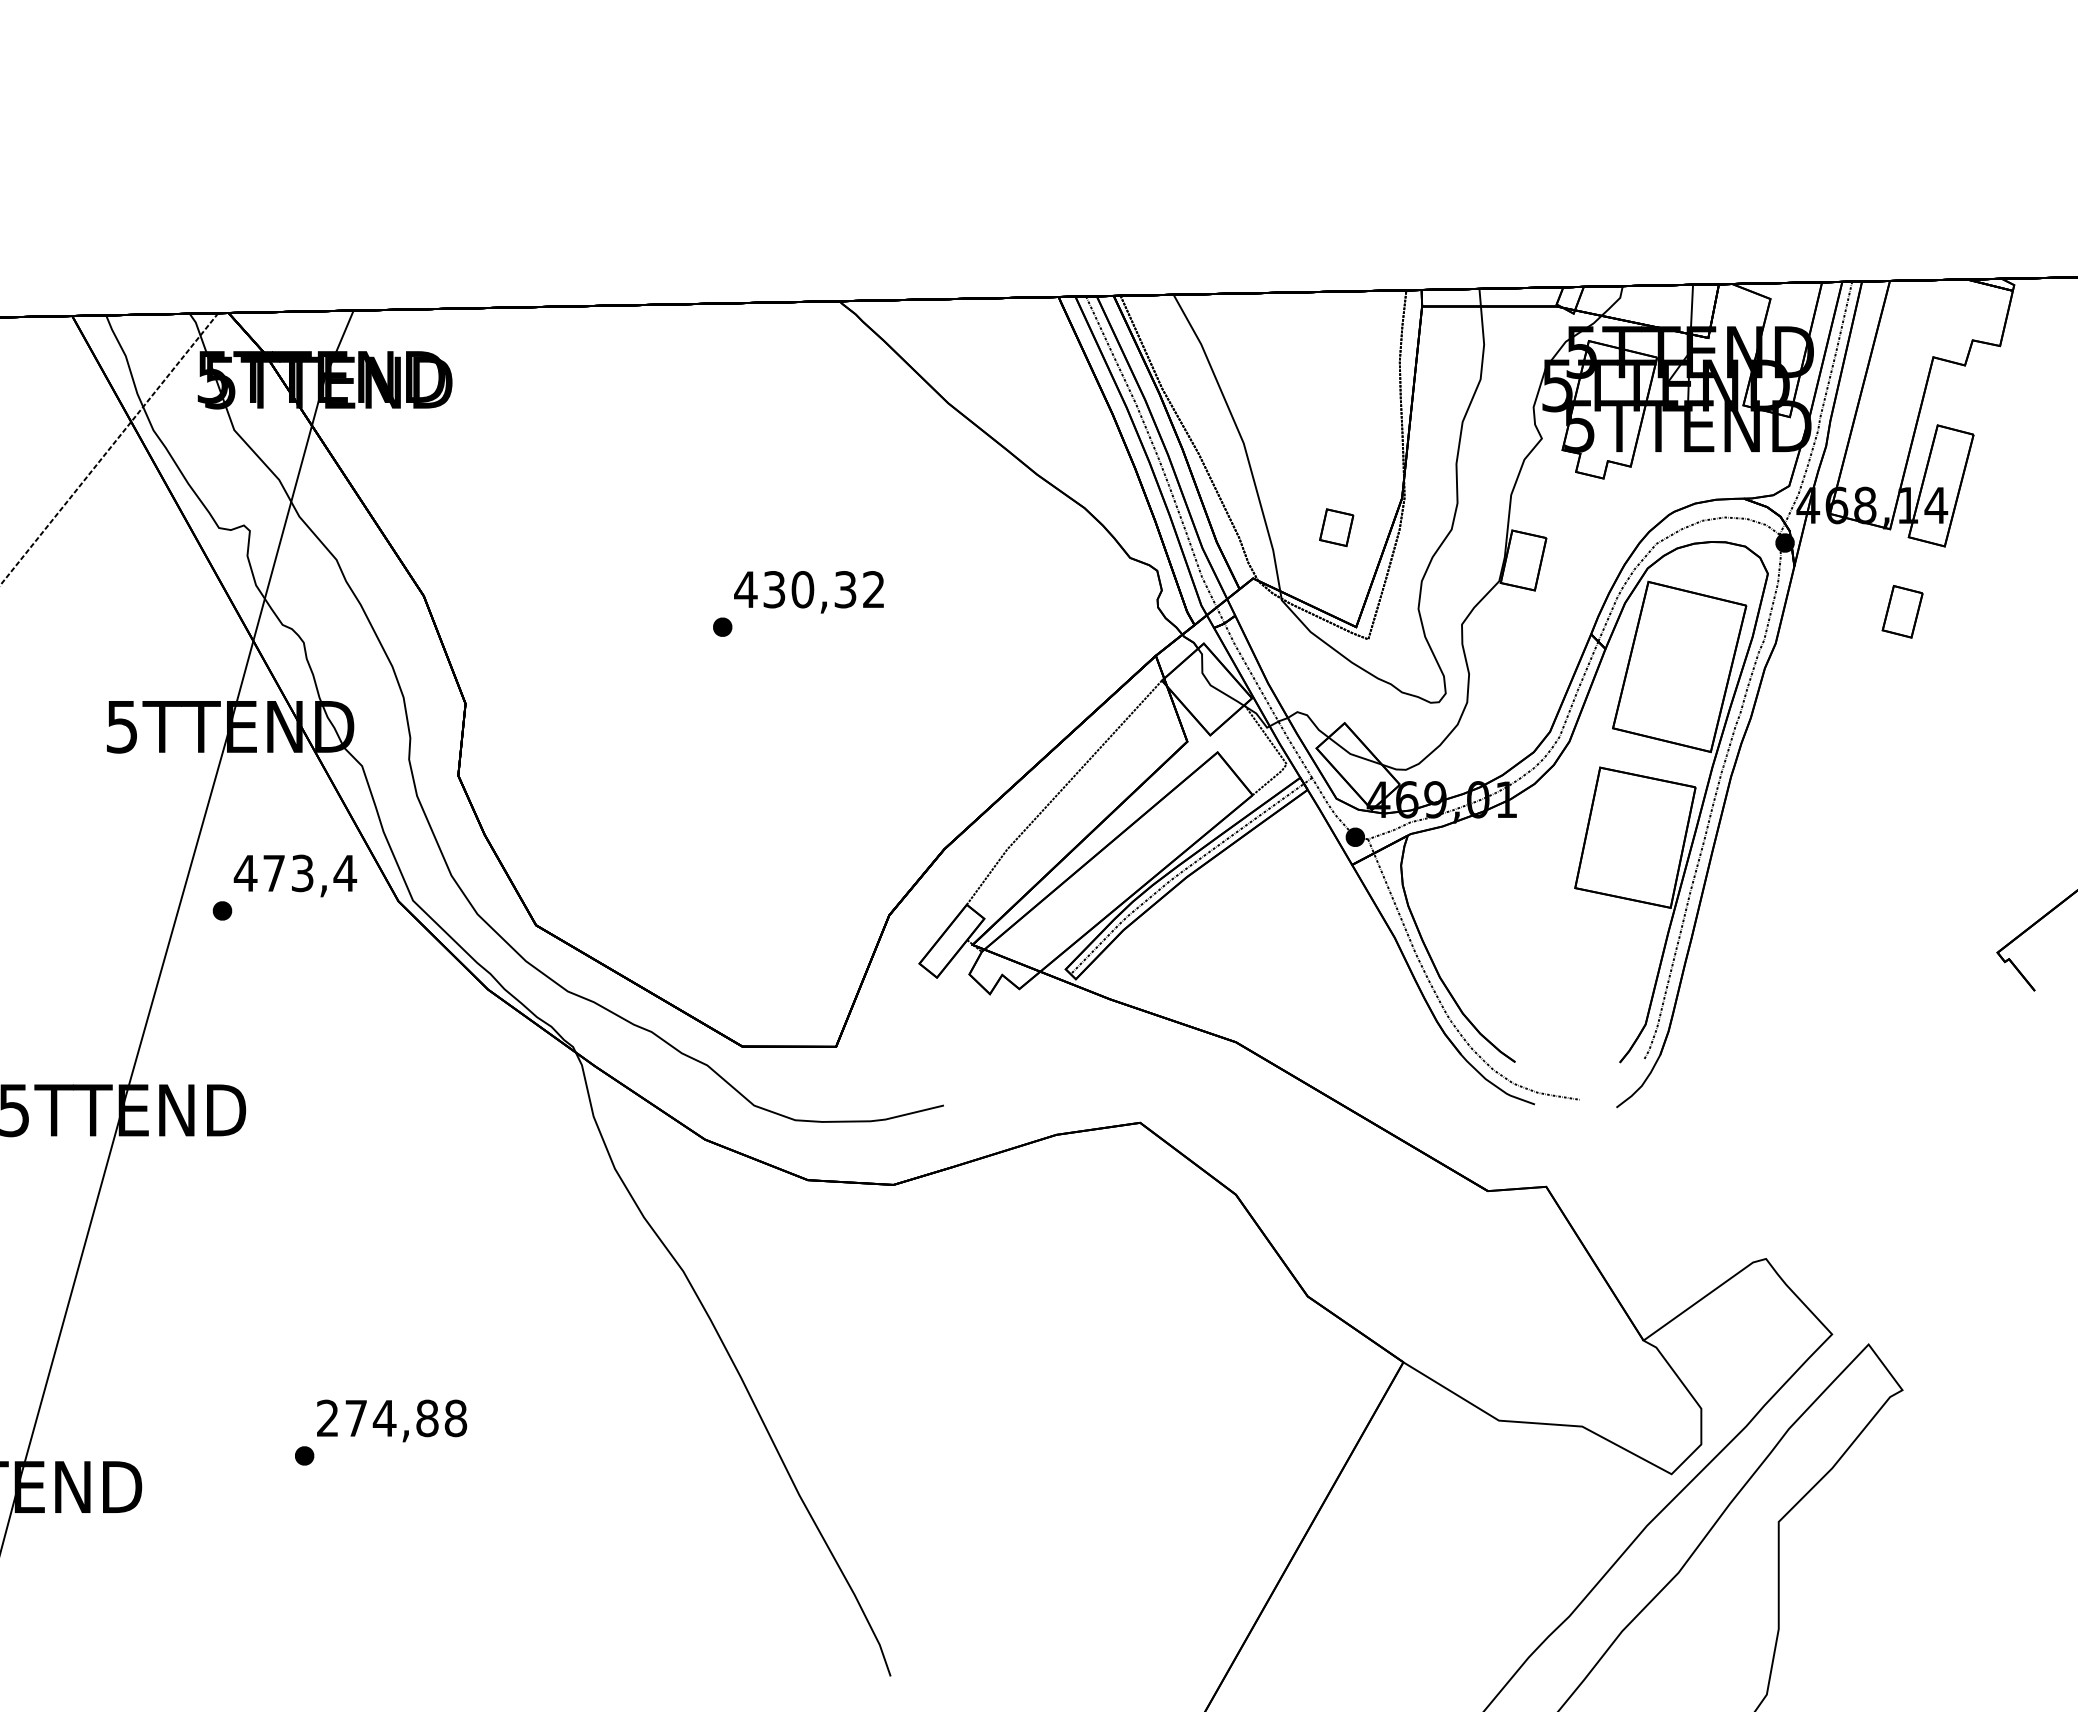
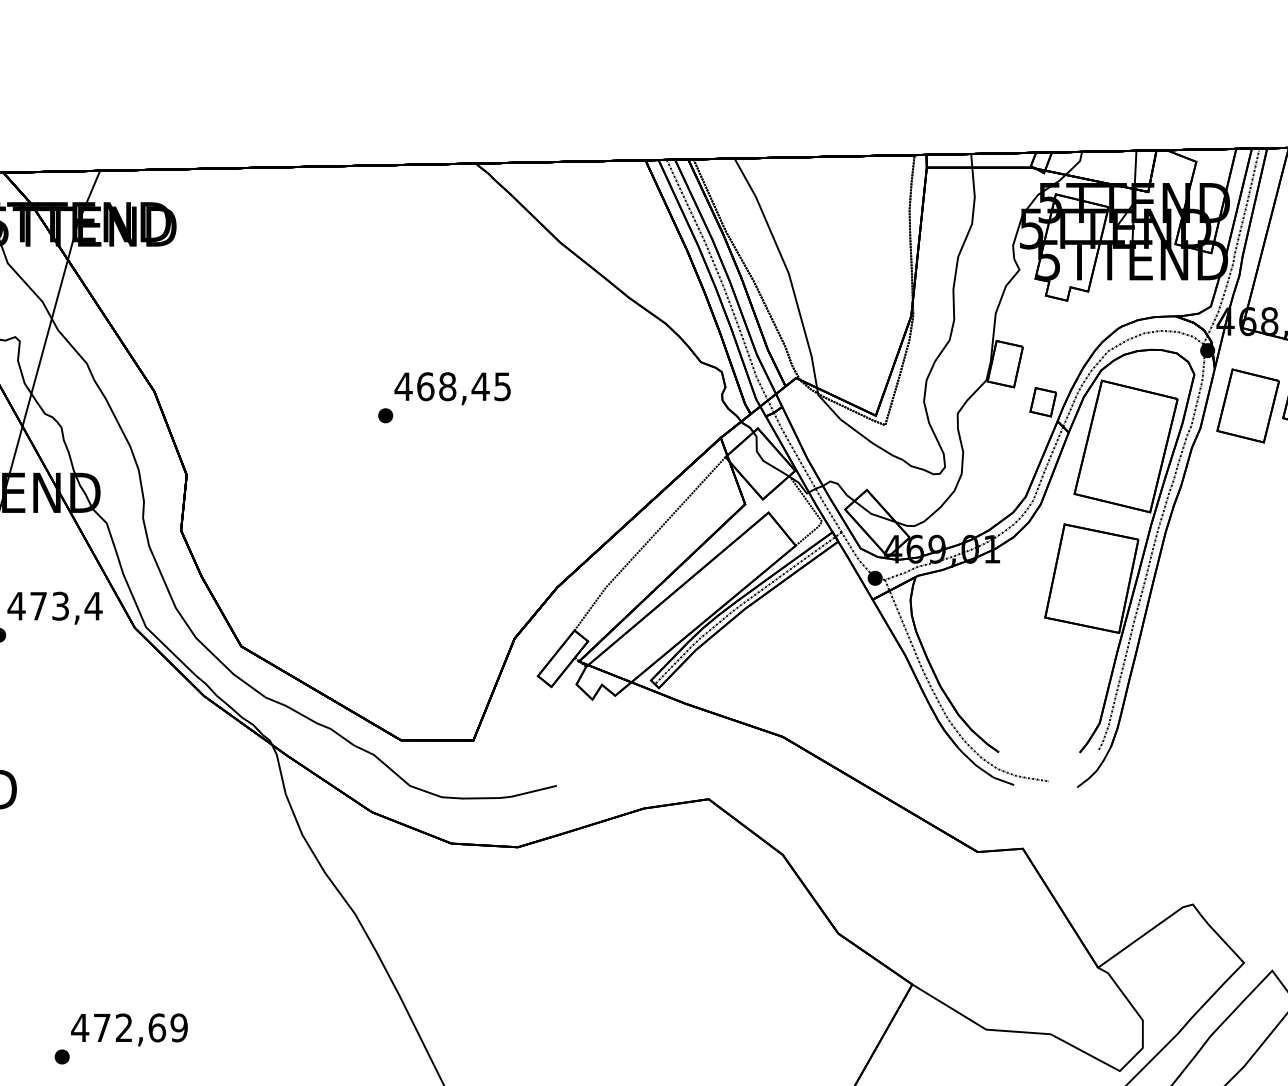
part: (1336, 527) -> (1043, 402), moved
text: (823, 589) -> (463, 386), 430,32 -> 468,45
part: (1837, 614) -> (1248, 405), added
text: (391, 1418) -> (129, 1027), 274,88 -> 472,69

